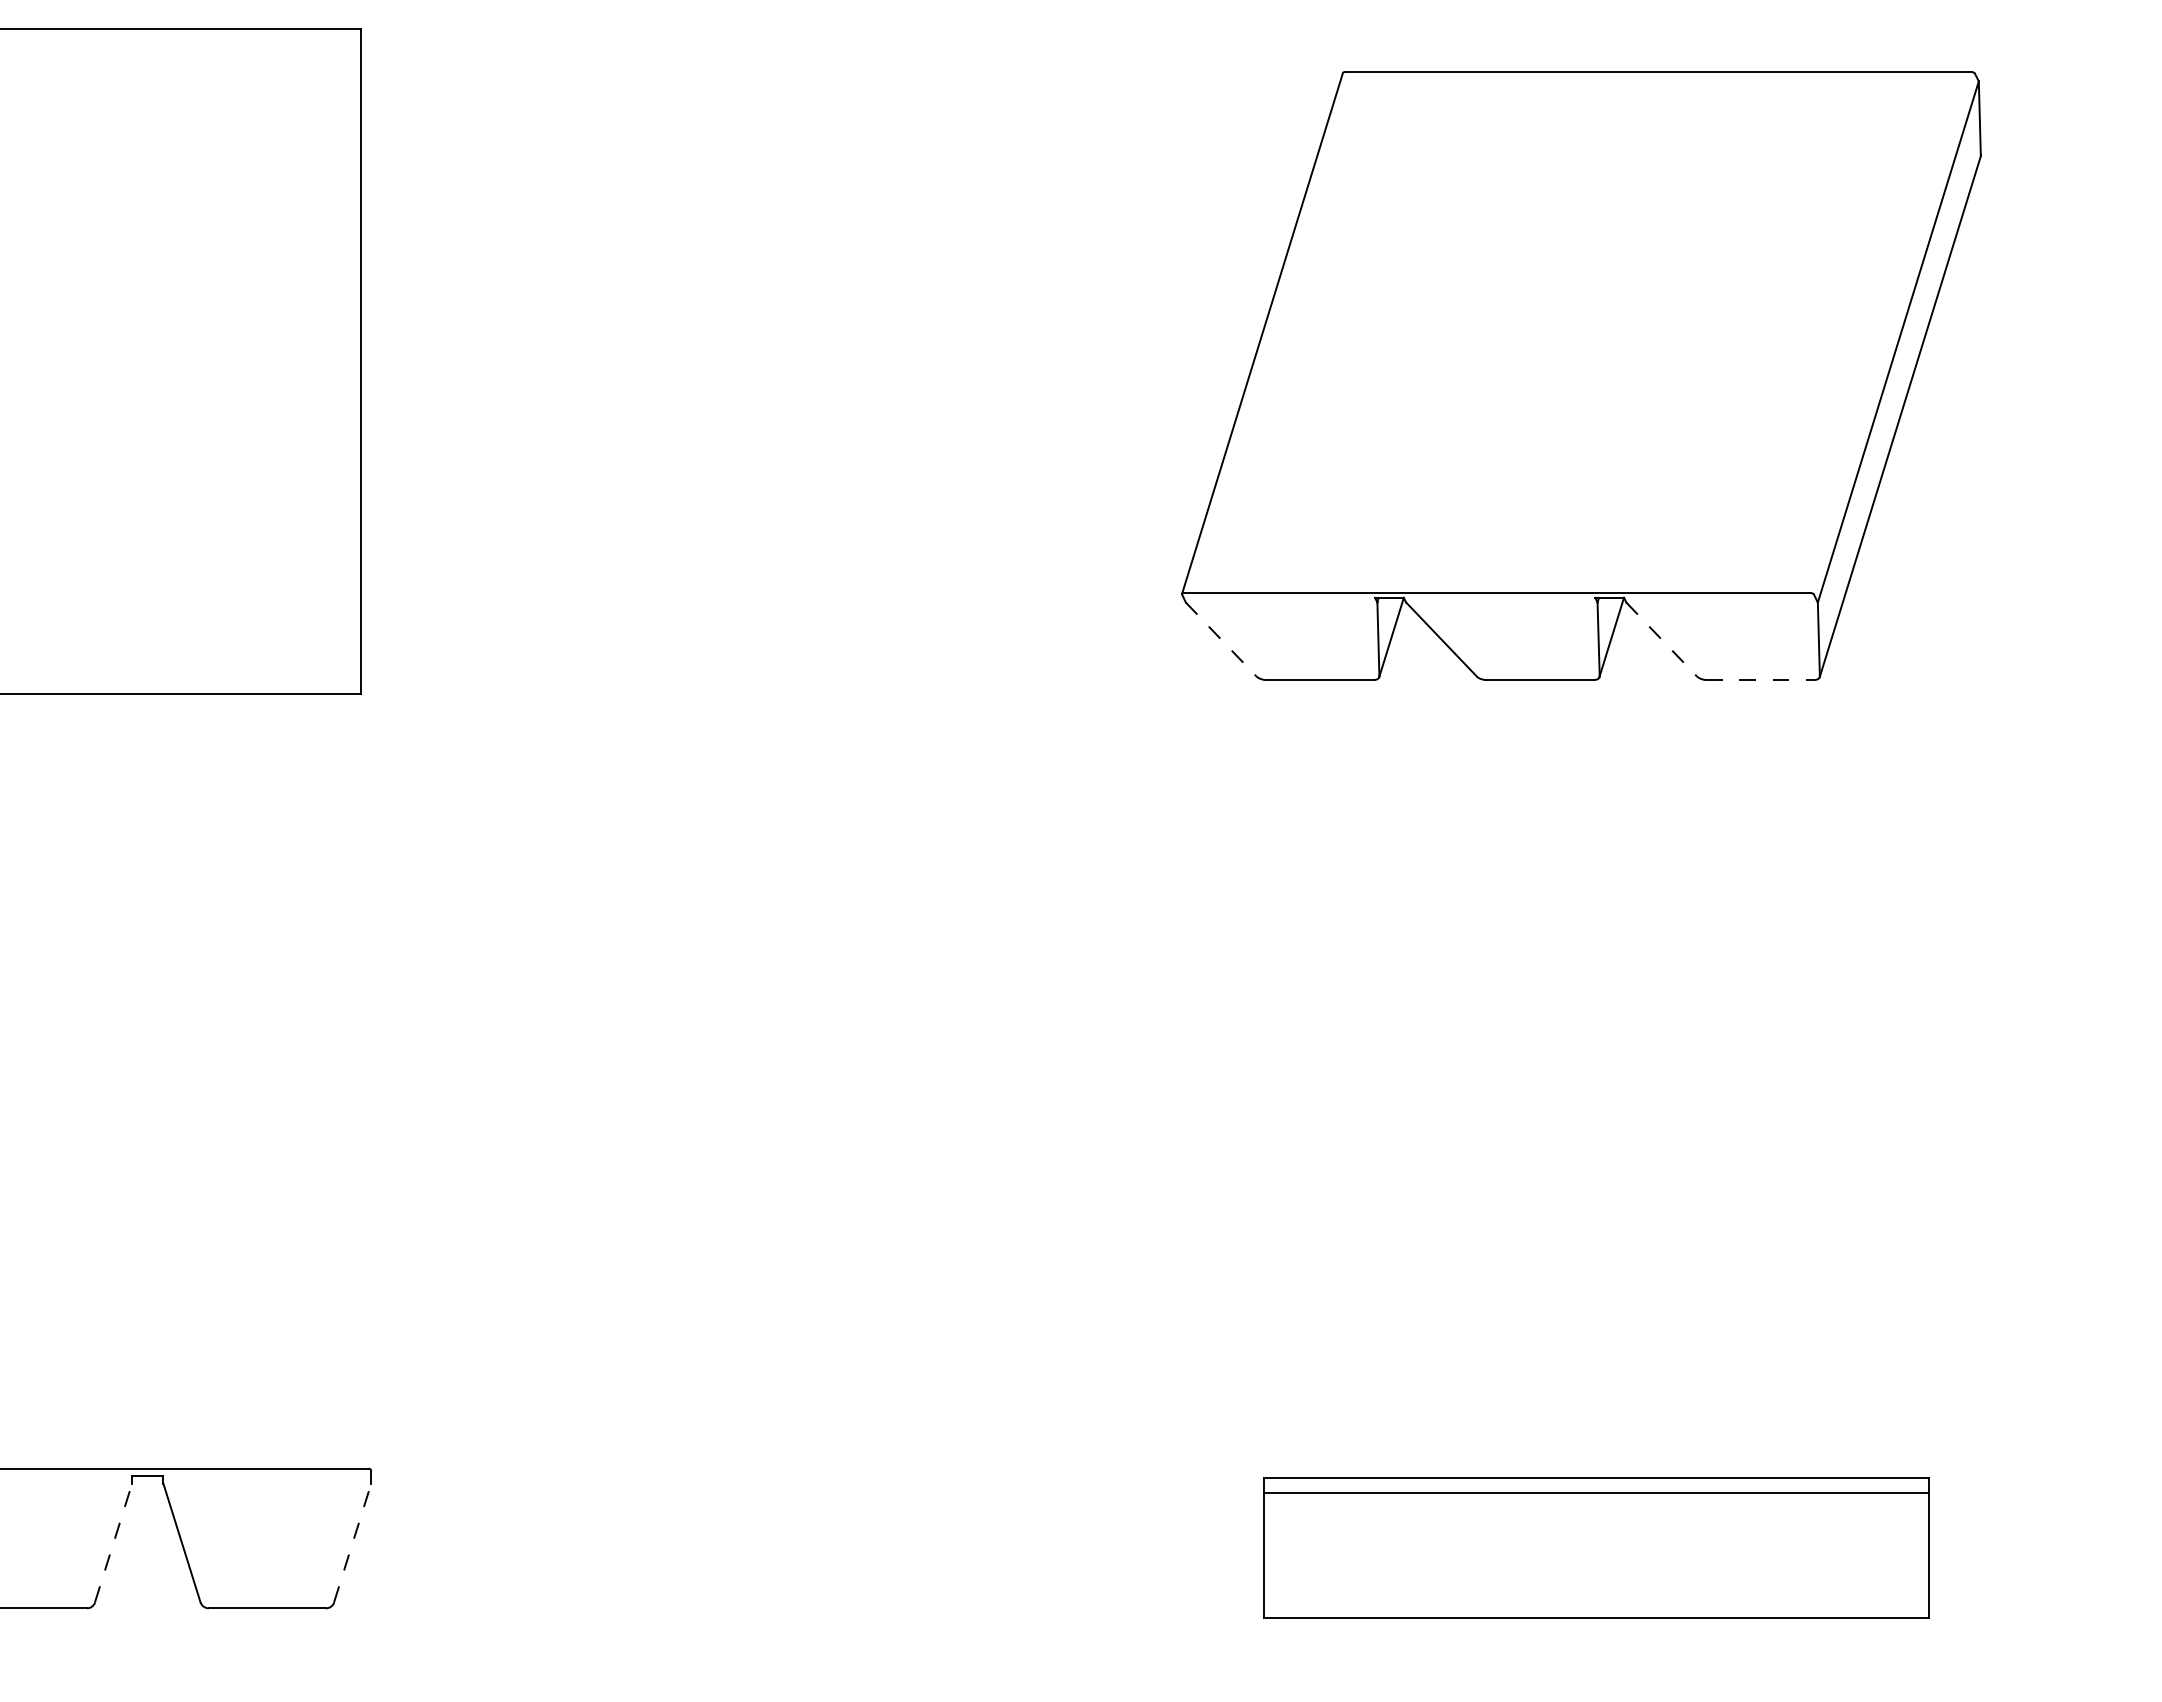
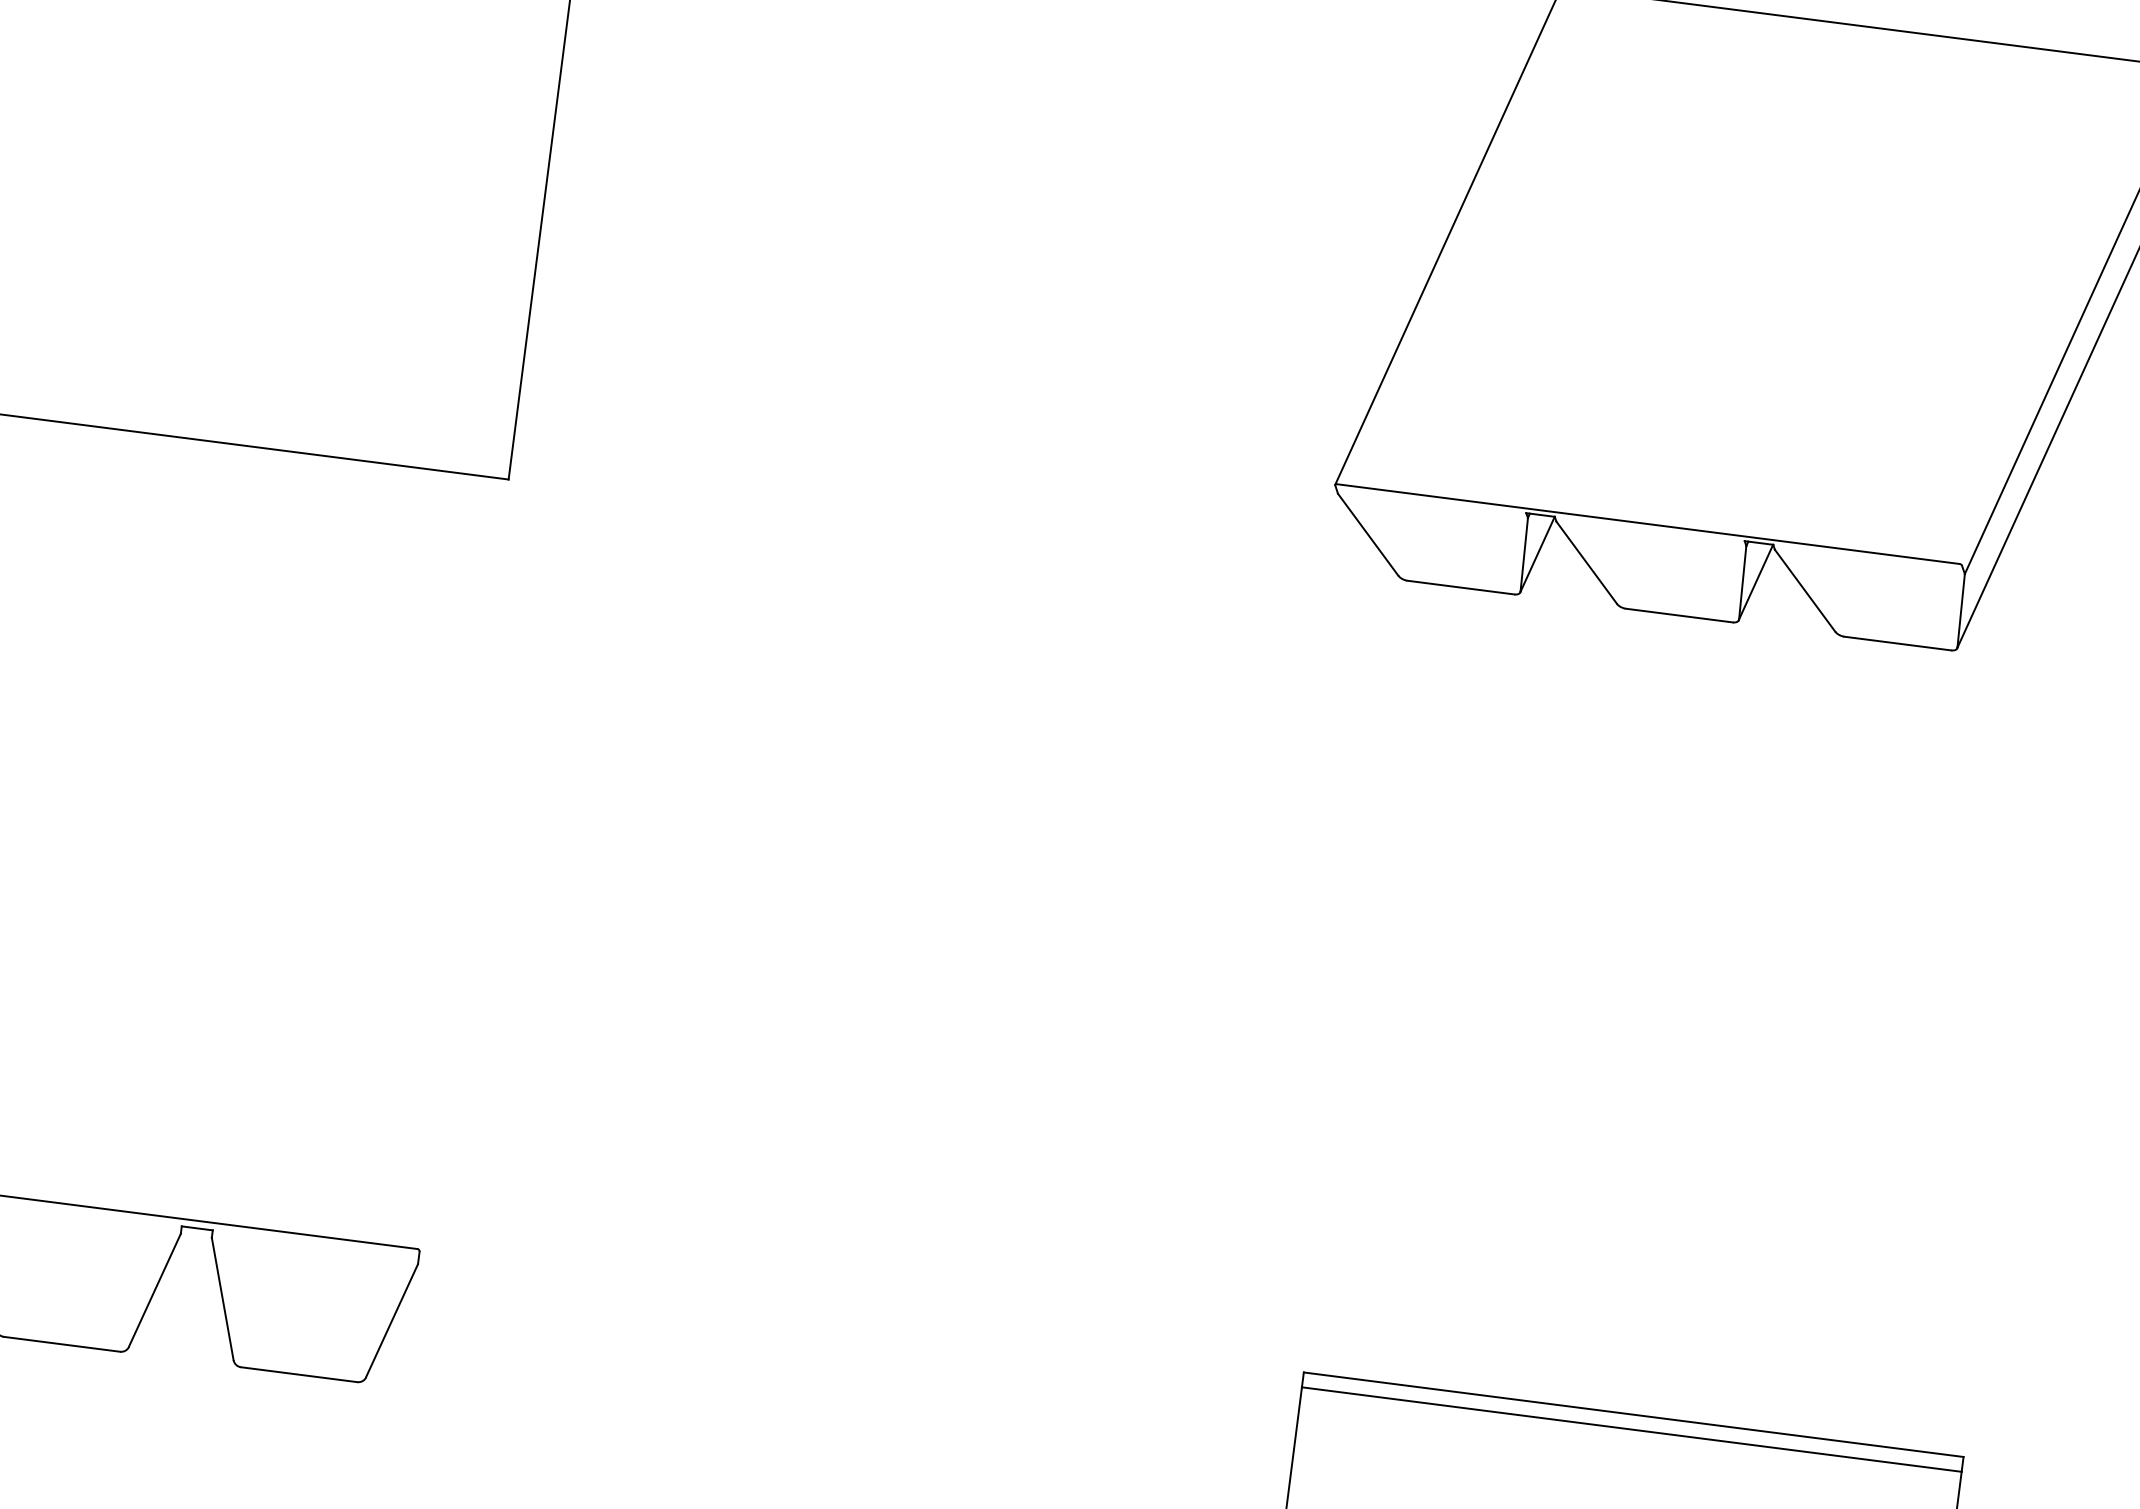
line: (1221, 639) -> (1368, 534), dashed -> solid
line: (1661, 639) -> (1805, 590), dashed -> solid
line: (1760, 680) -> (1898, 644), dashed -> solid
line: (113, 1542) -> (154, 1289), dashed -> solid
line: (352, 1542) -> (391, 1320), dashed -> solid

